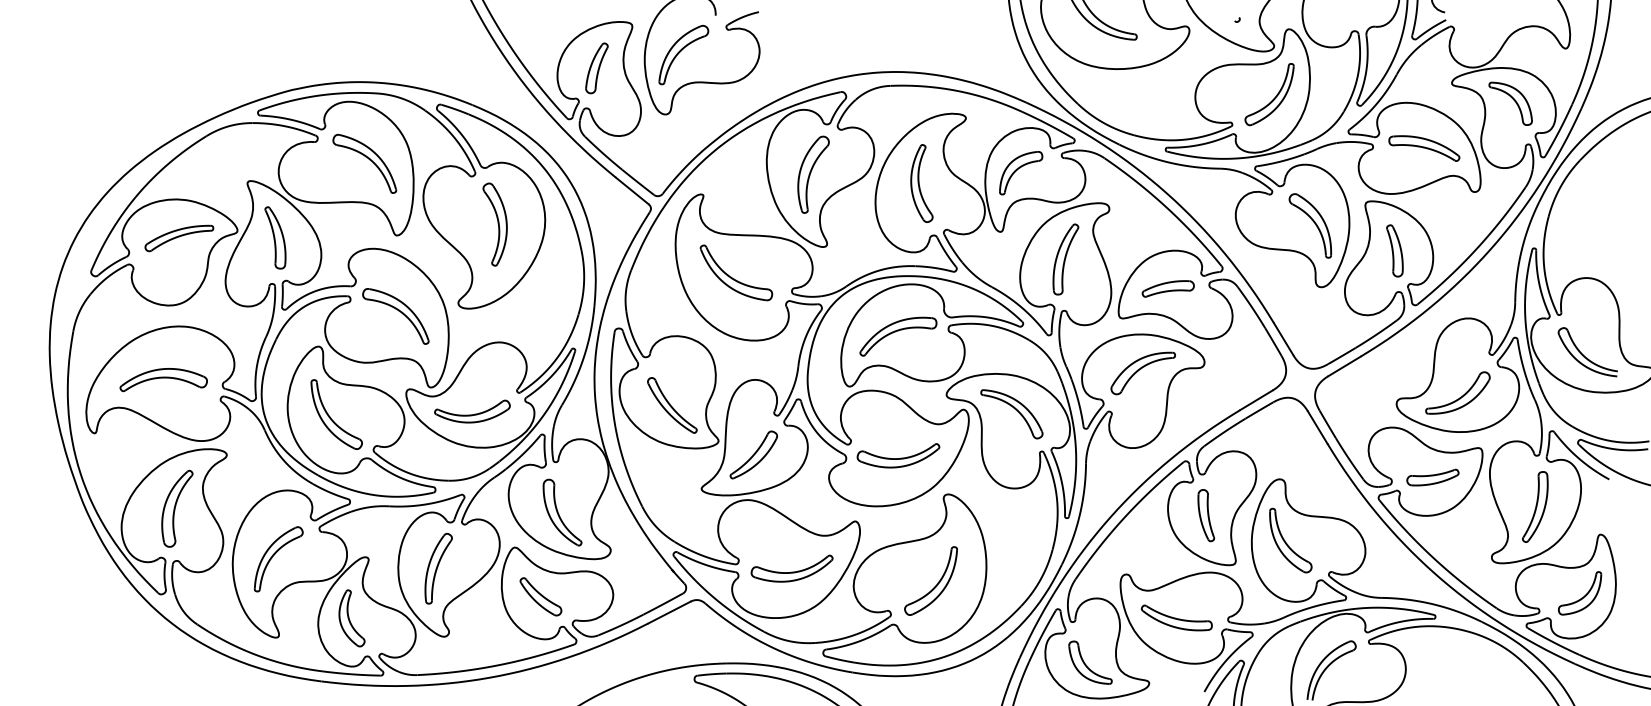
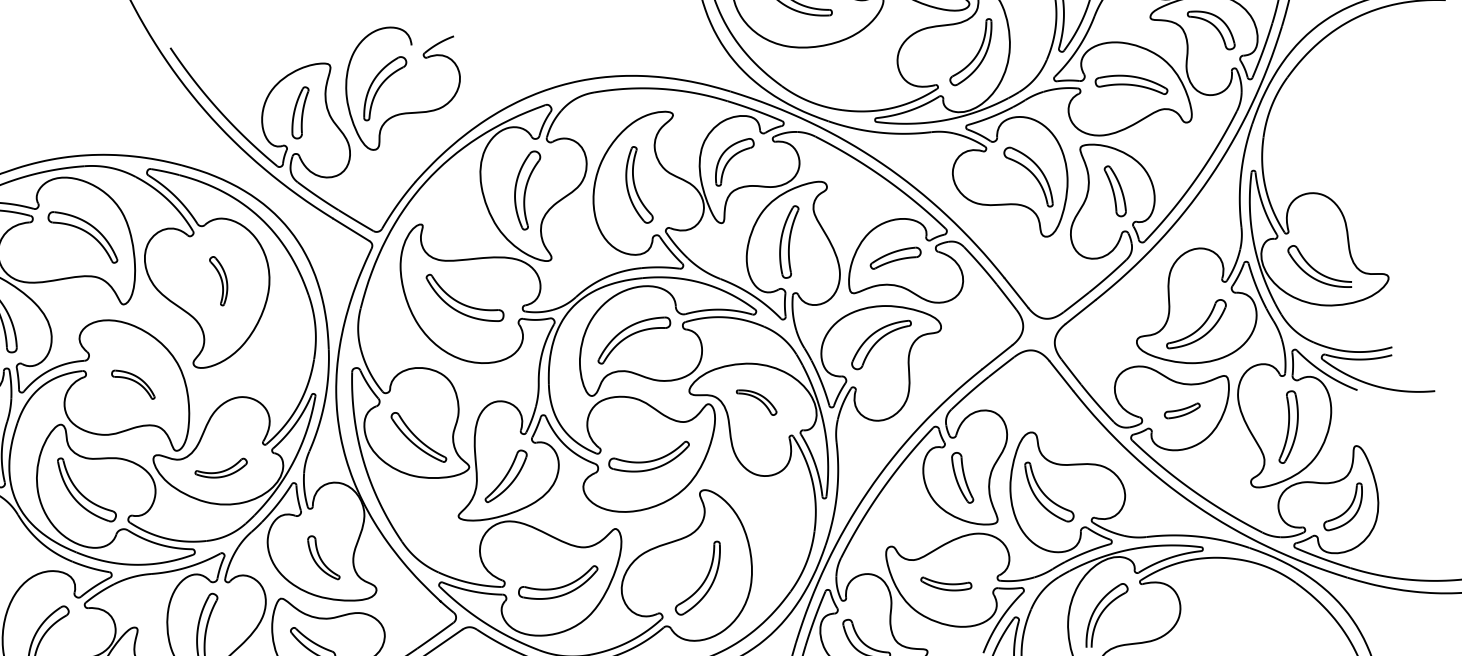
part: (494, 224) -> (219, 280), size x0.6
part: (395, 316) -> (132, 384), size x0.6
part: (472, 411) -> (221, 469), size x0.7
part: (1011, 414) -> (756, 402), size x0.6
part: (1432, 477) -> (1181, 411), size x0.7
part: (562, 512) -> (323, 557), size x0.7
part: (1176, 617) -> (946, 582), size x0.7

